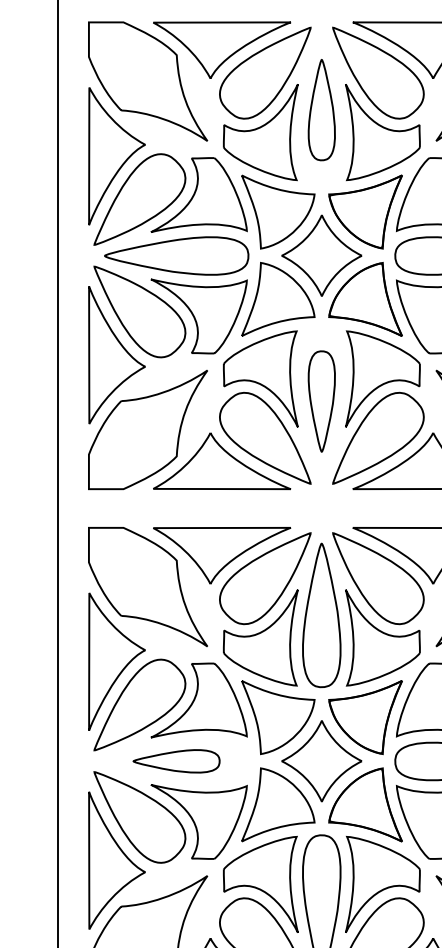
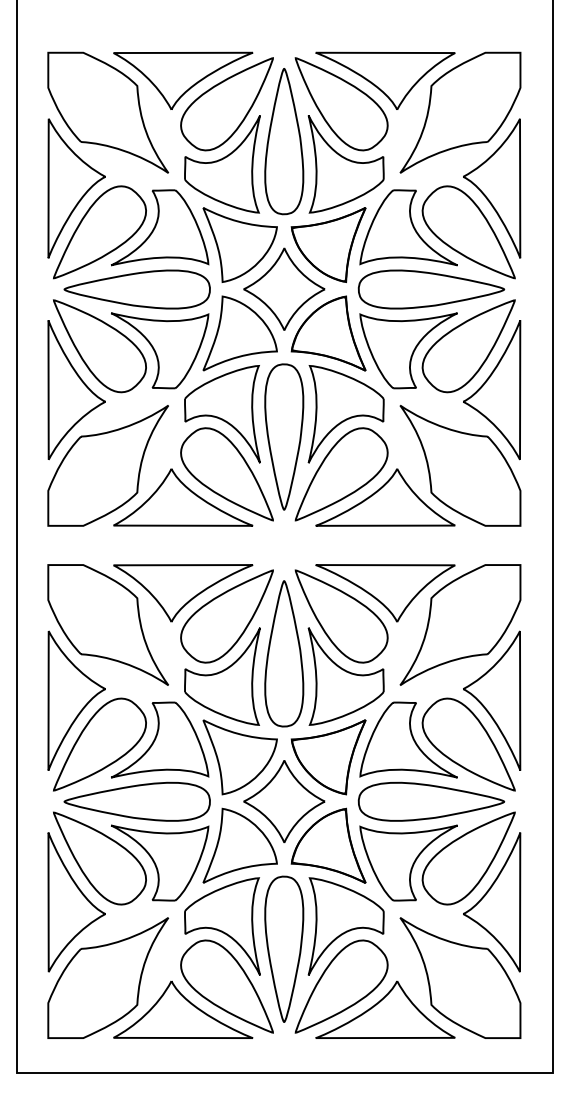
part: (321, 109) -> (284, 141), size x1.43
part: (321, 401) -> (284, 436), size x1.43
part: (175, 761) -> (136, 801), size x1.67

